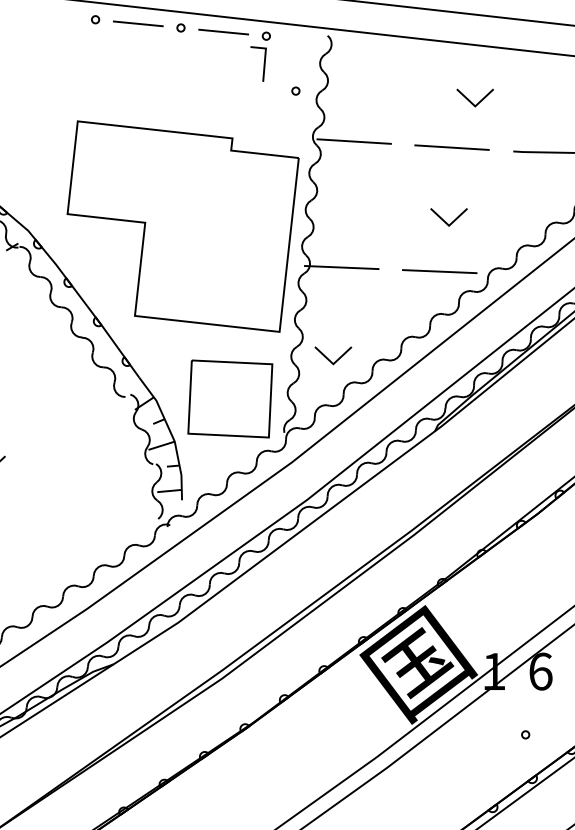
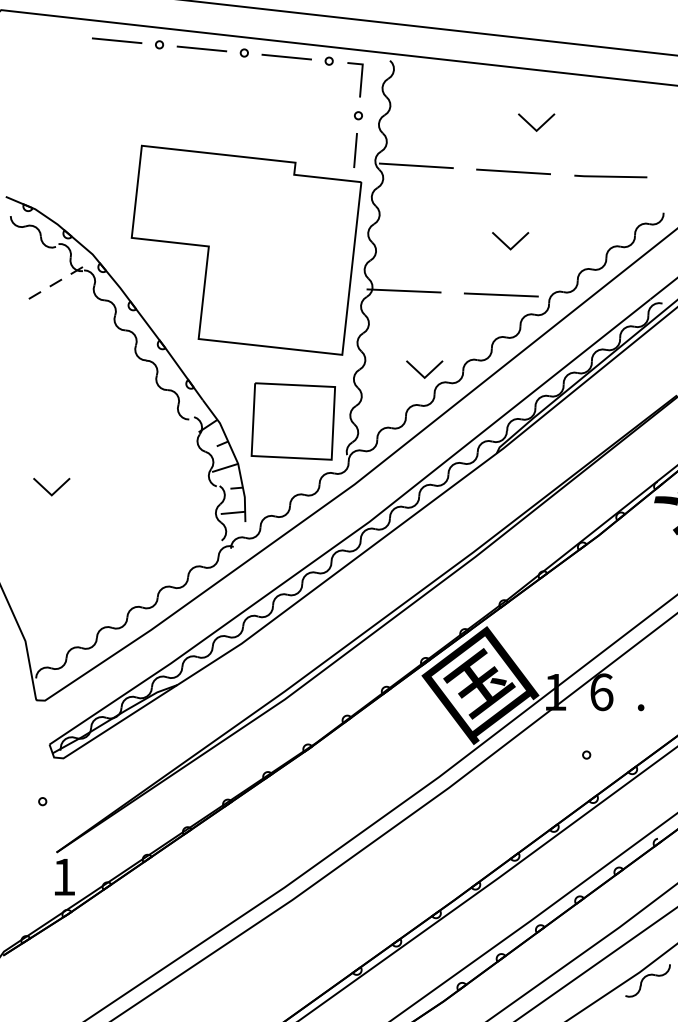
line: (52, 15) -> (116, 40), added
line: (263, 63) -> (360, 79), moved
line: (292, 126) -> (355, 150), added
line: (329, 358) -> (420, 372), moved

